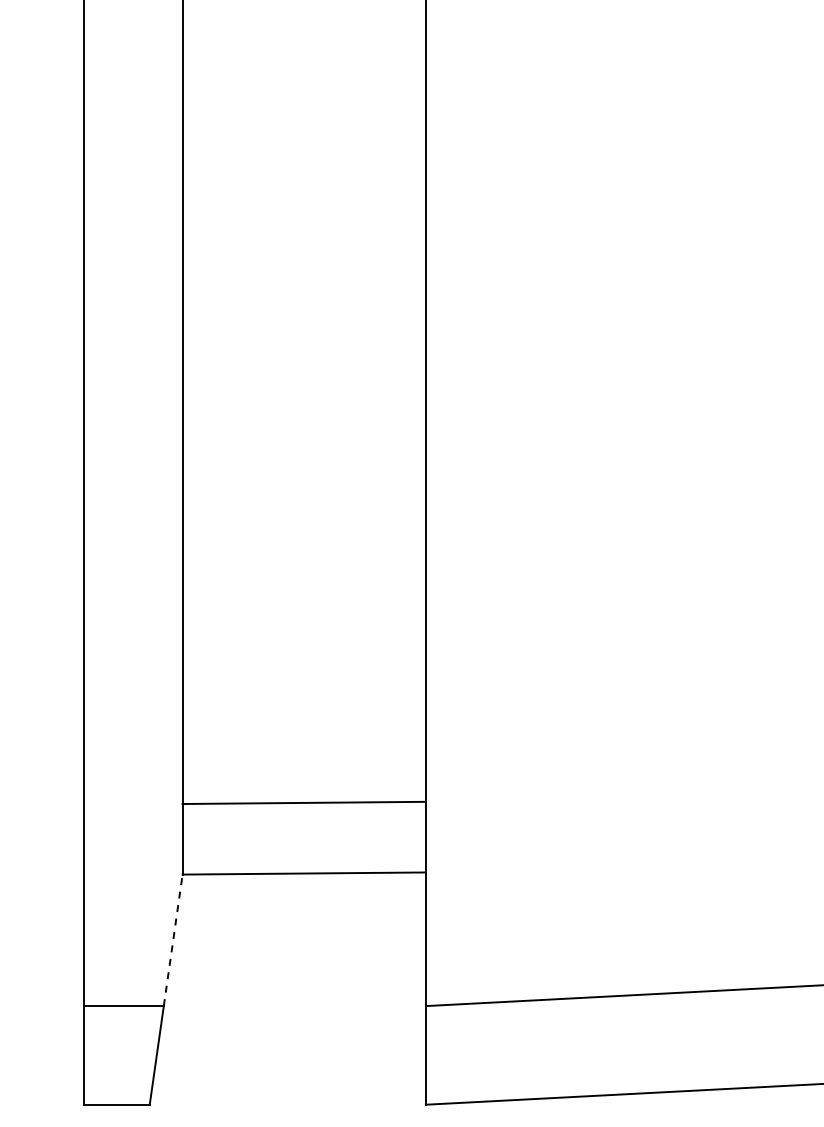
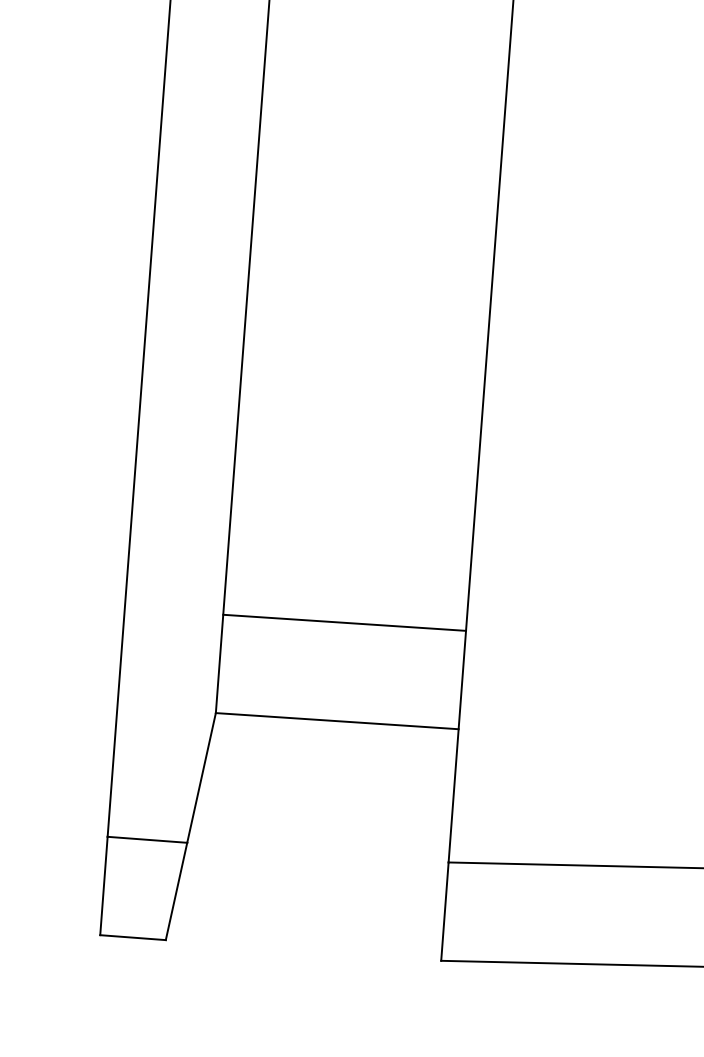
line: (303, 802) -> (343, 622), moved
line: (173, 939) -> (201, 777), dashed -> solid

